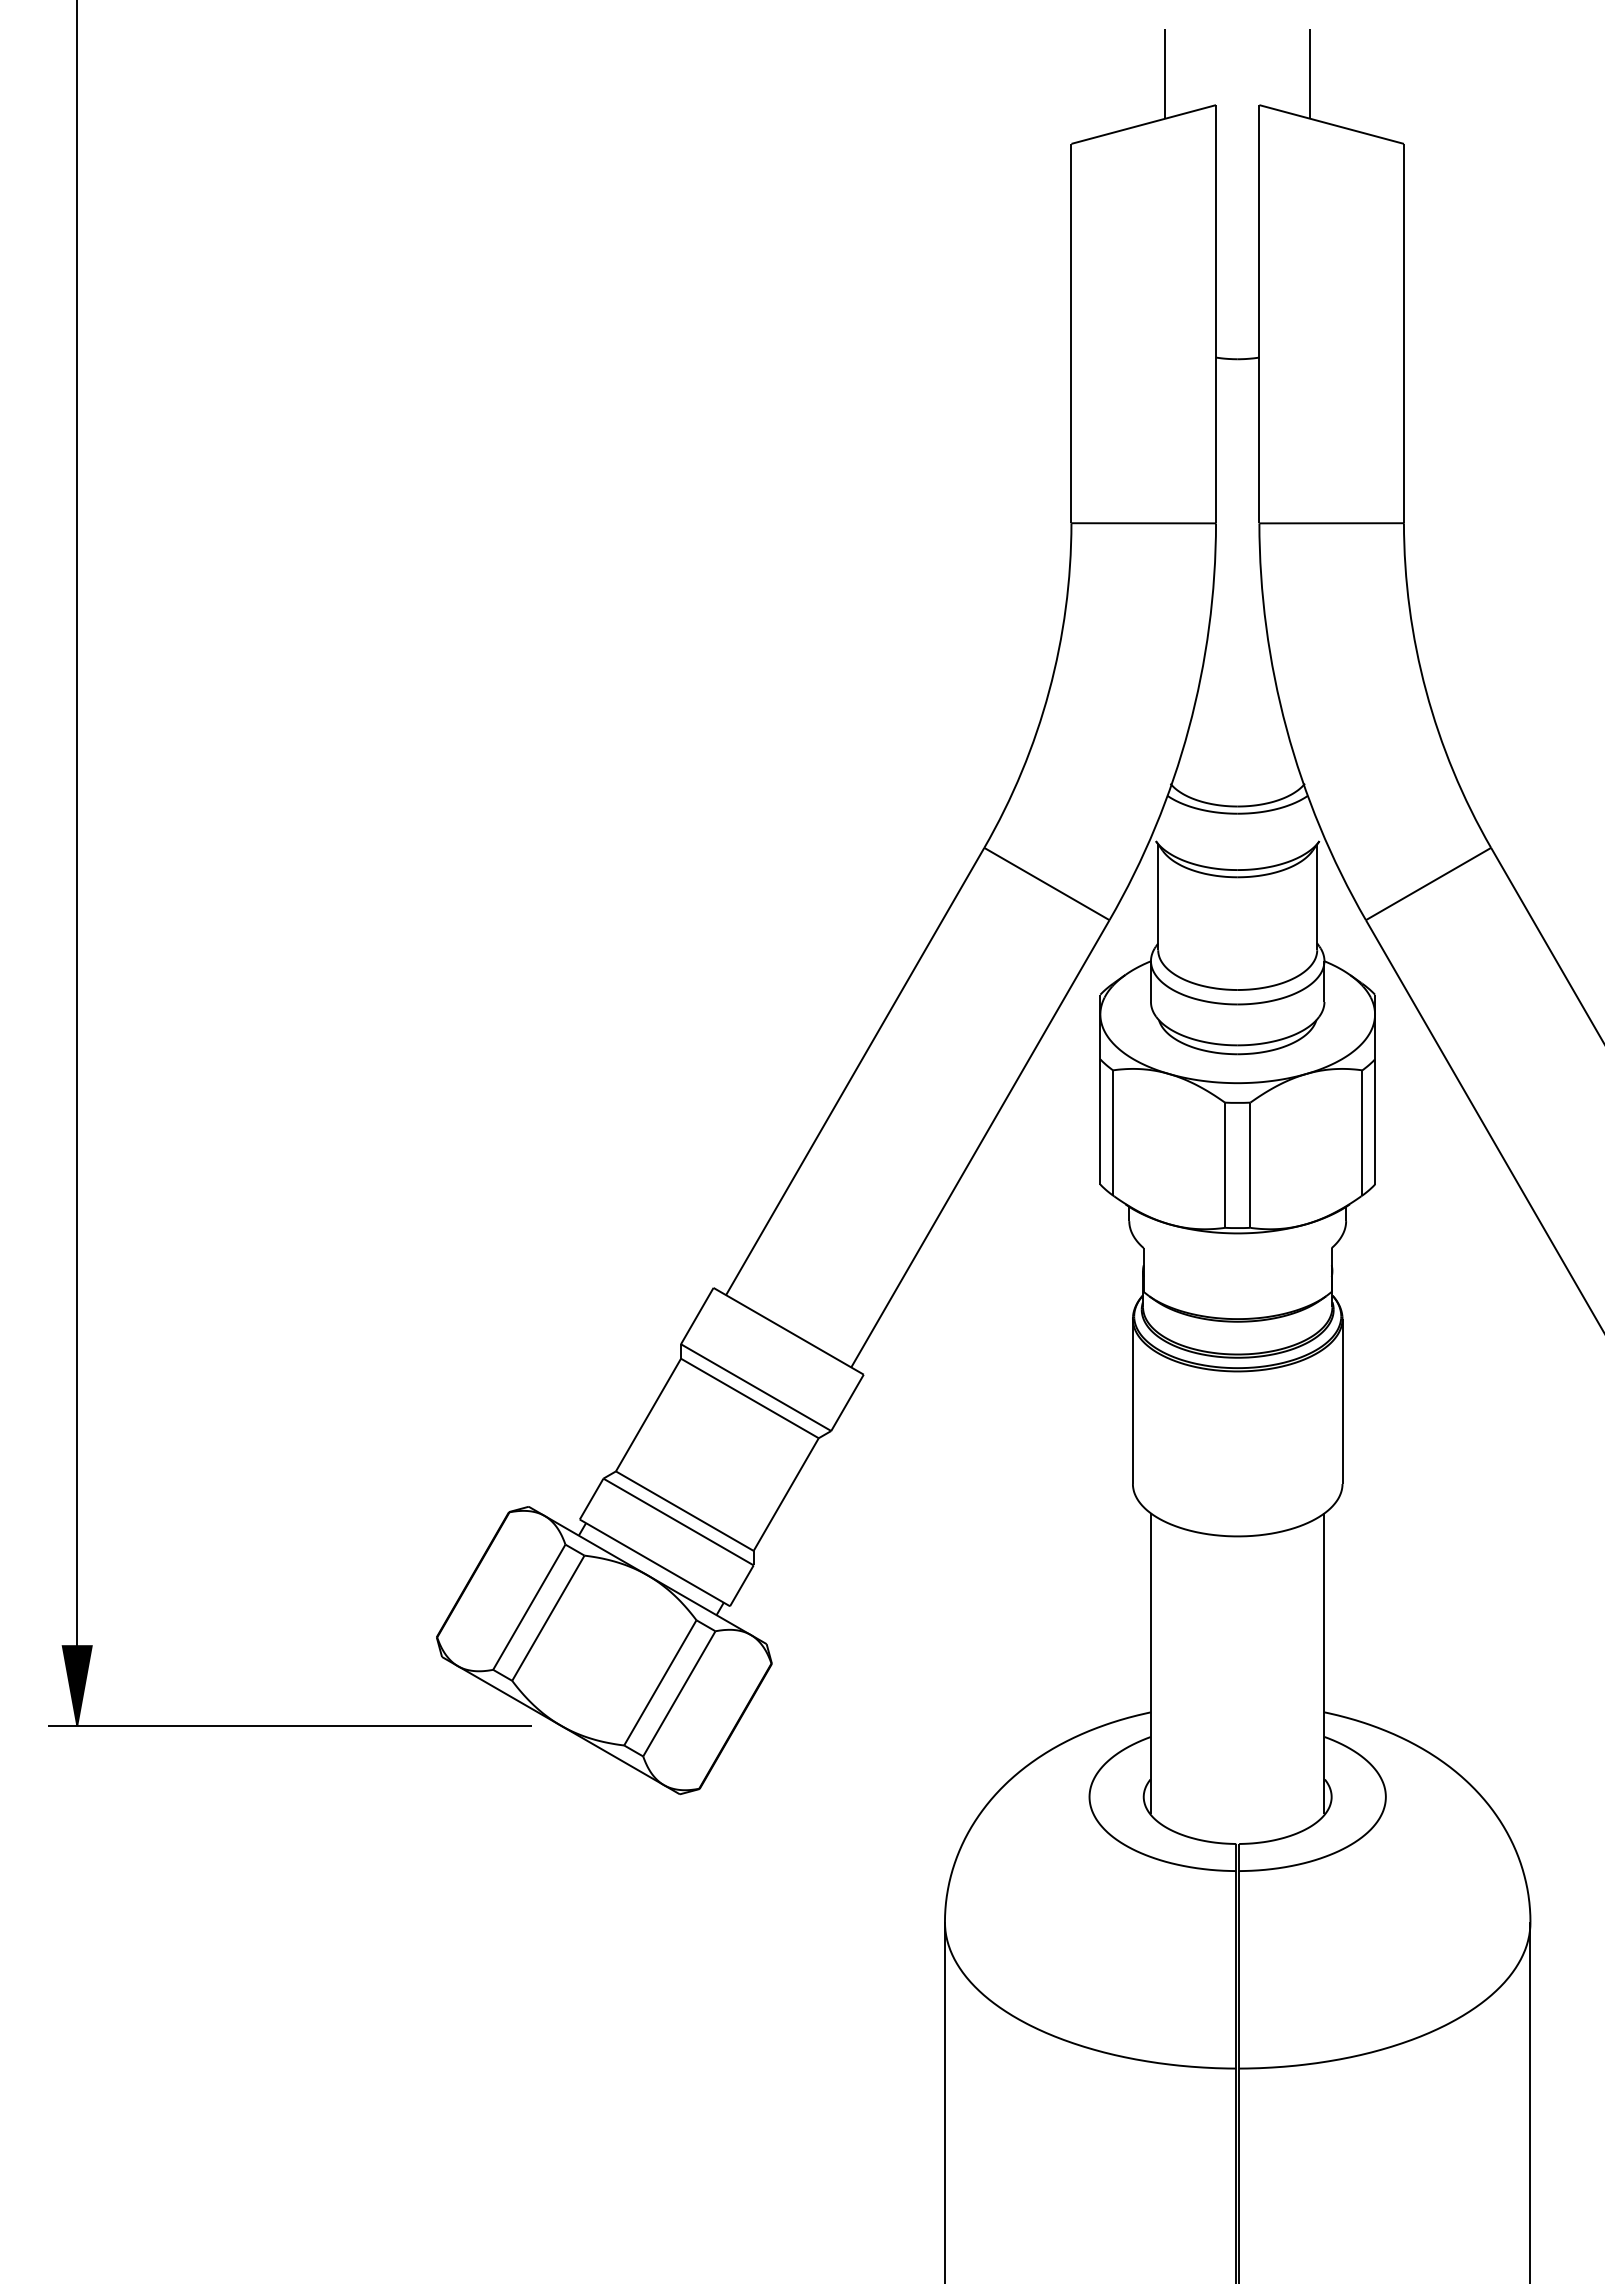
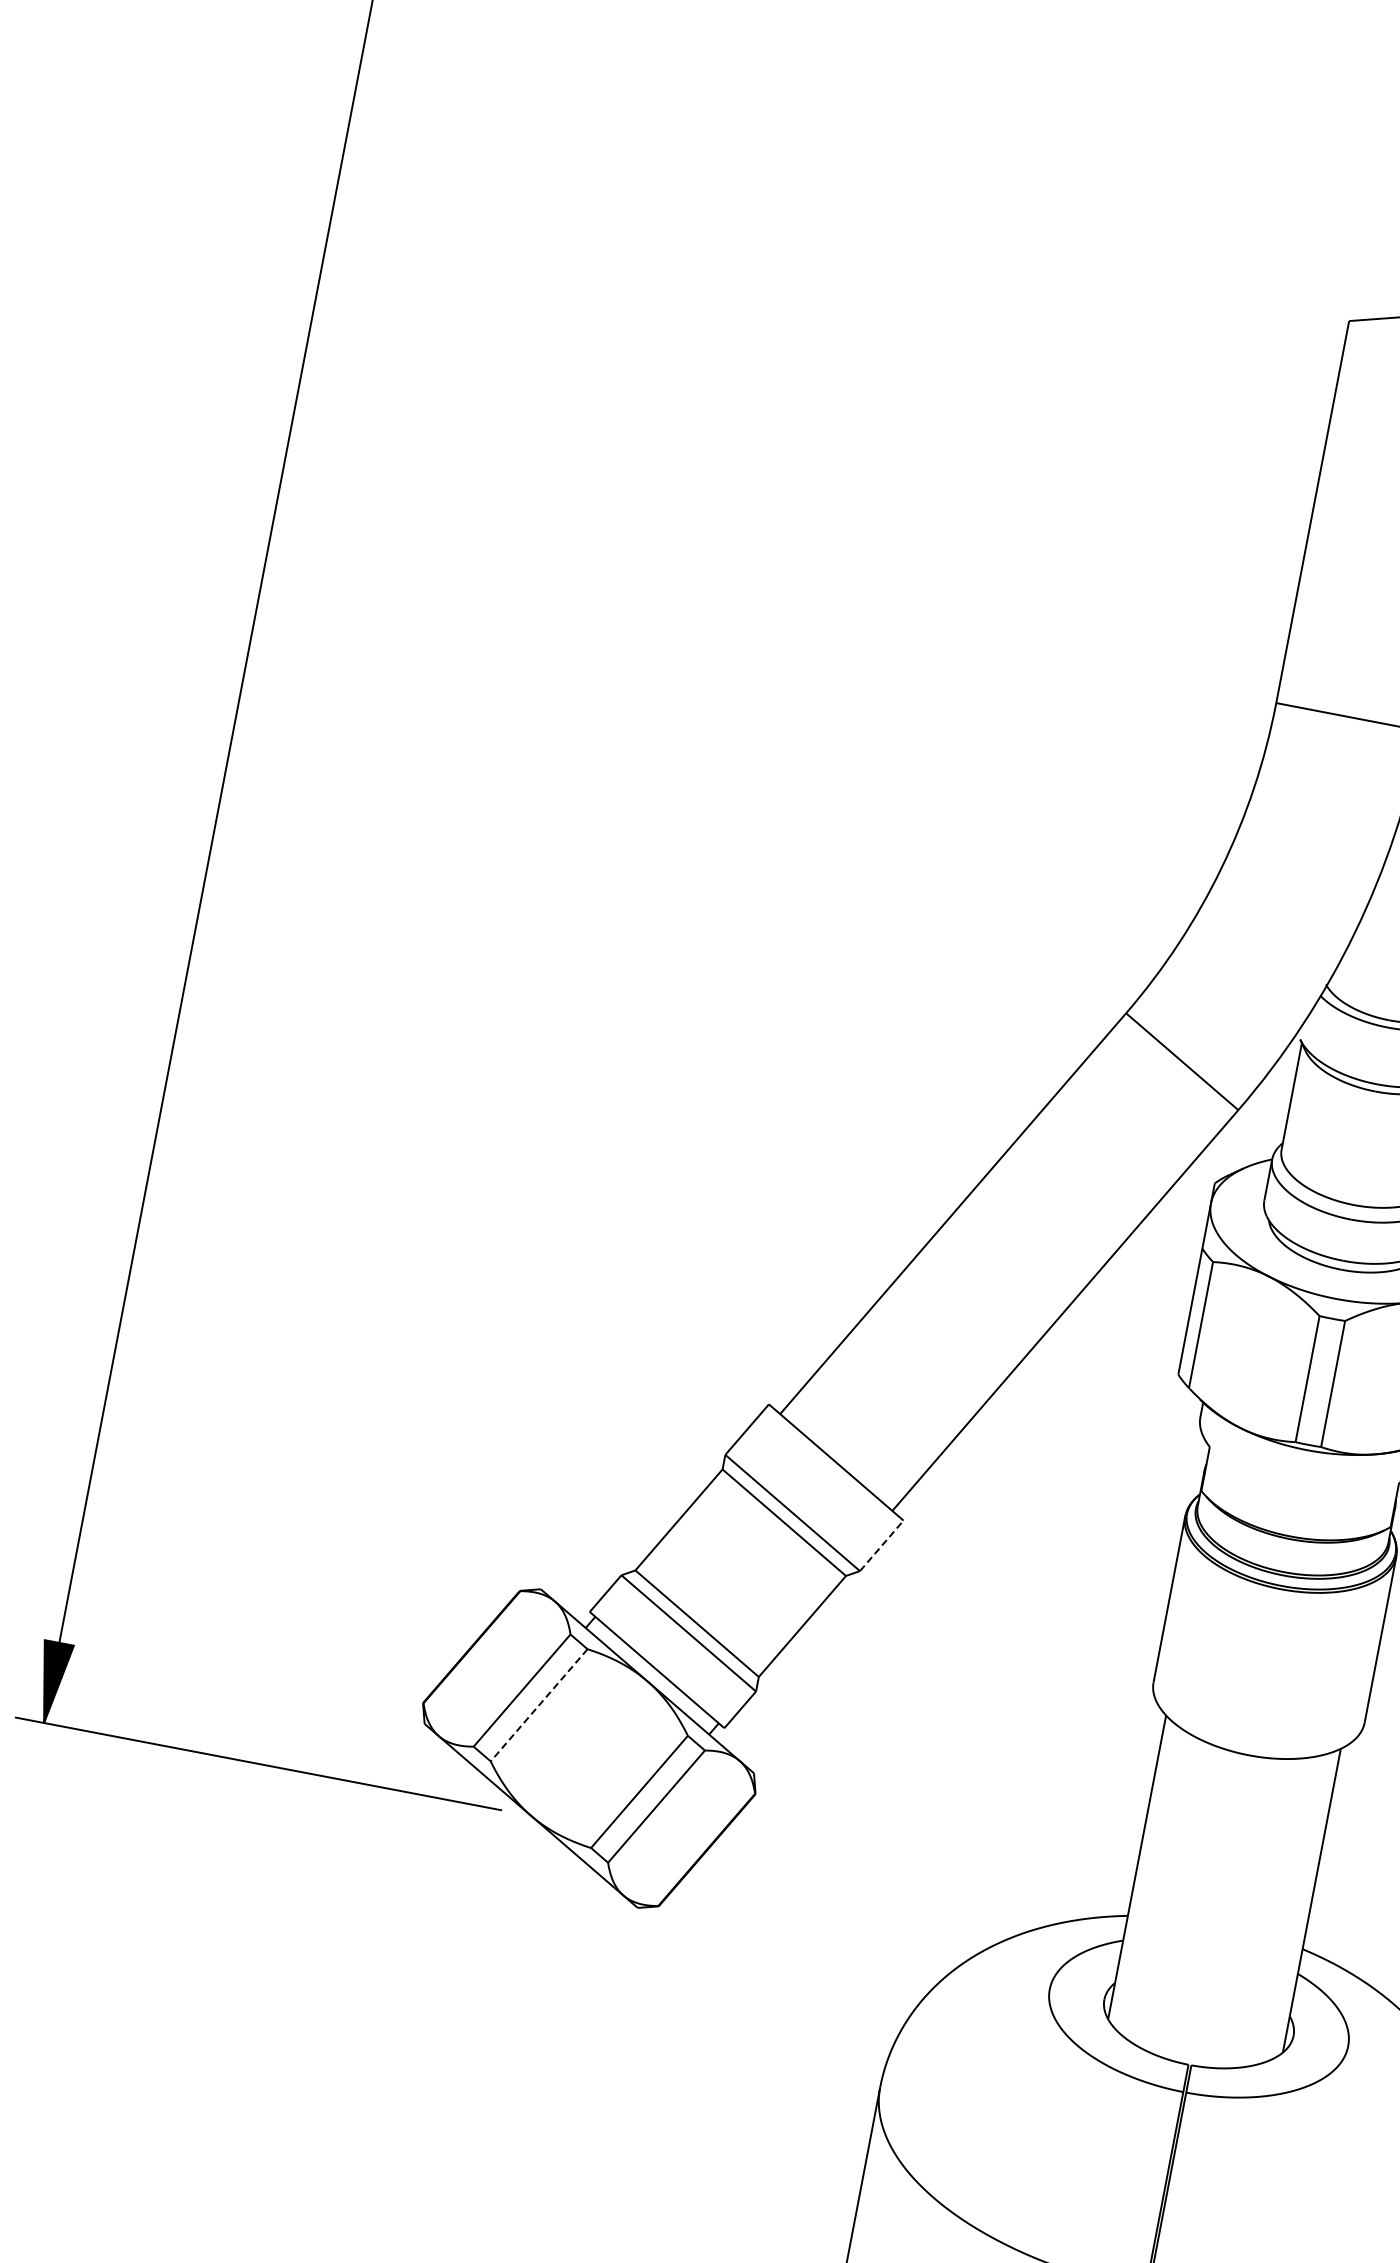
line: (847, 1402) -> (881, 1545), solid -> dashed
line: (548, 1618) -> (539, 1705), solid -> dashed

